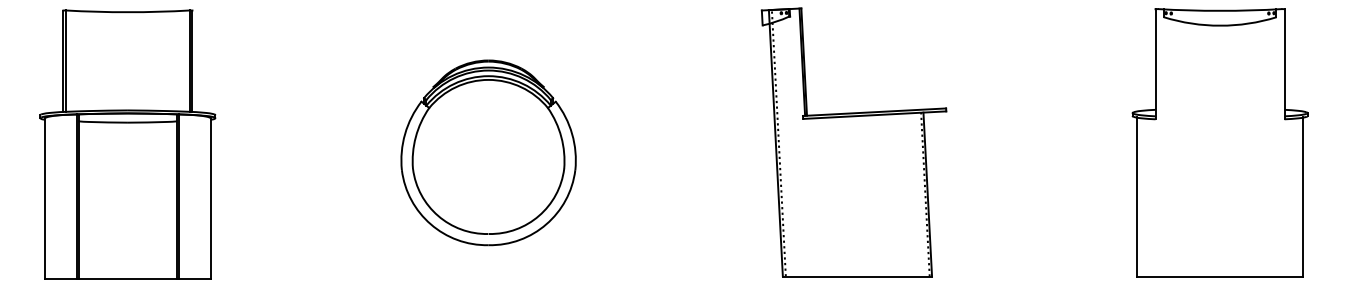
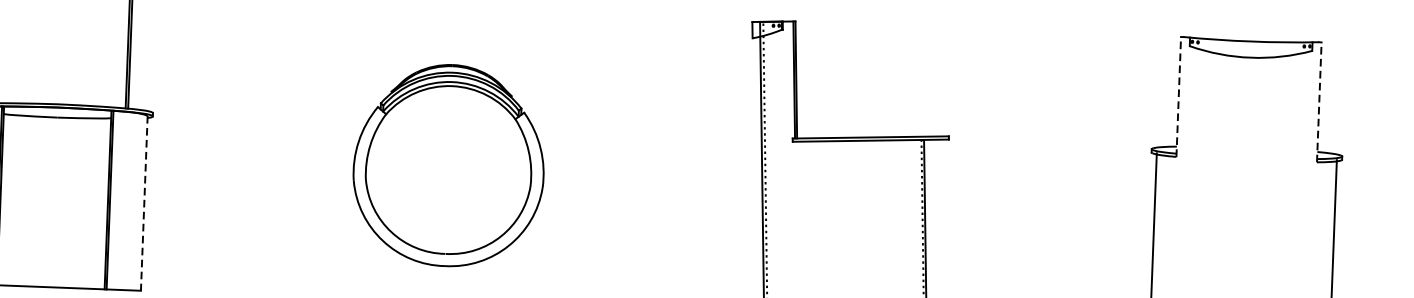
line: (1155, 63) -> (1178, 96), solid -> dashed
line: (1284, 63) -> (1319, 101), solid -> dashed
line: (210, 198) -> (144, 203), solid -> dashed

